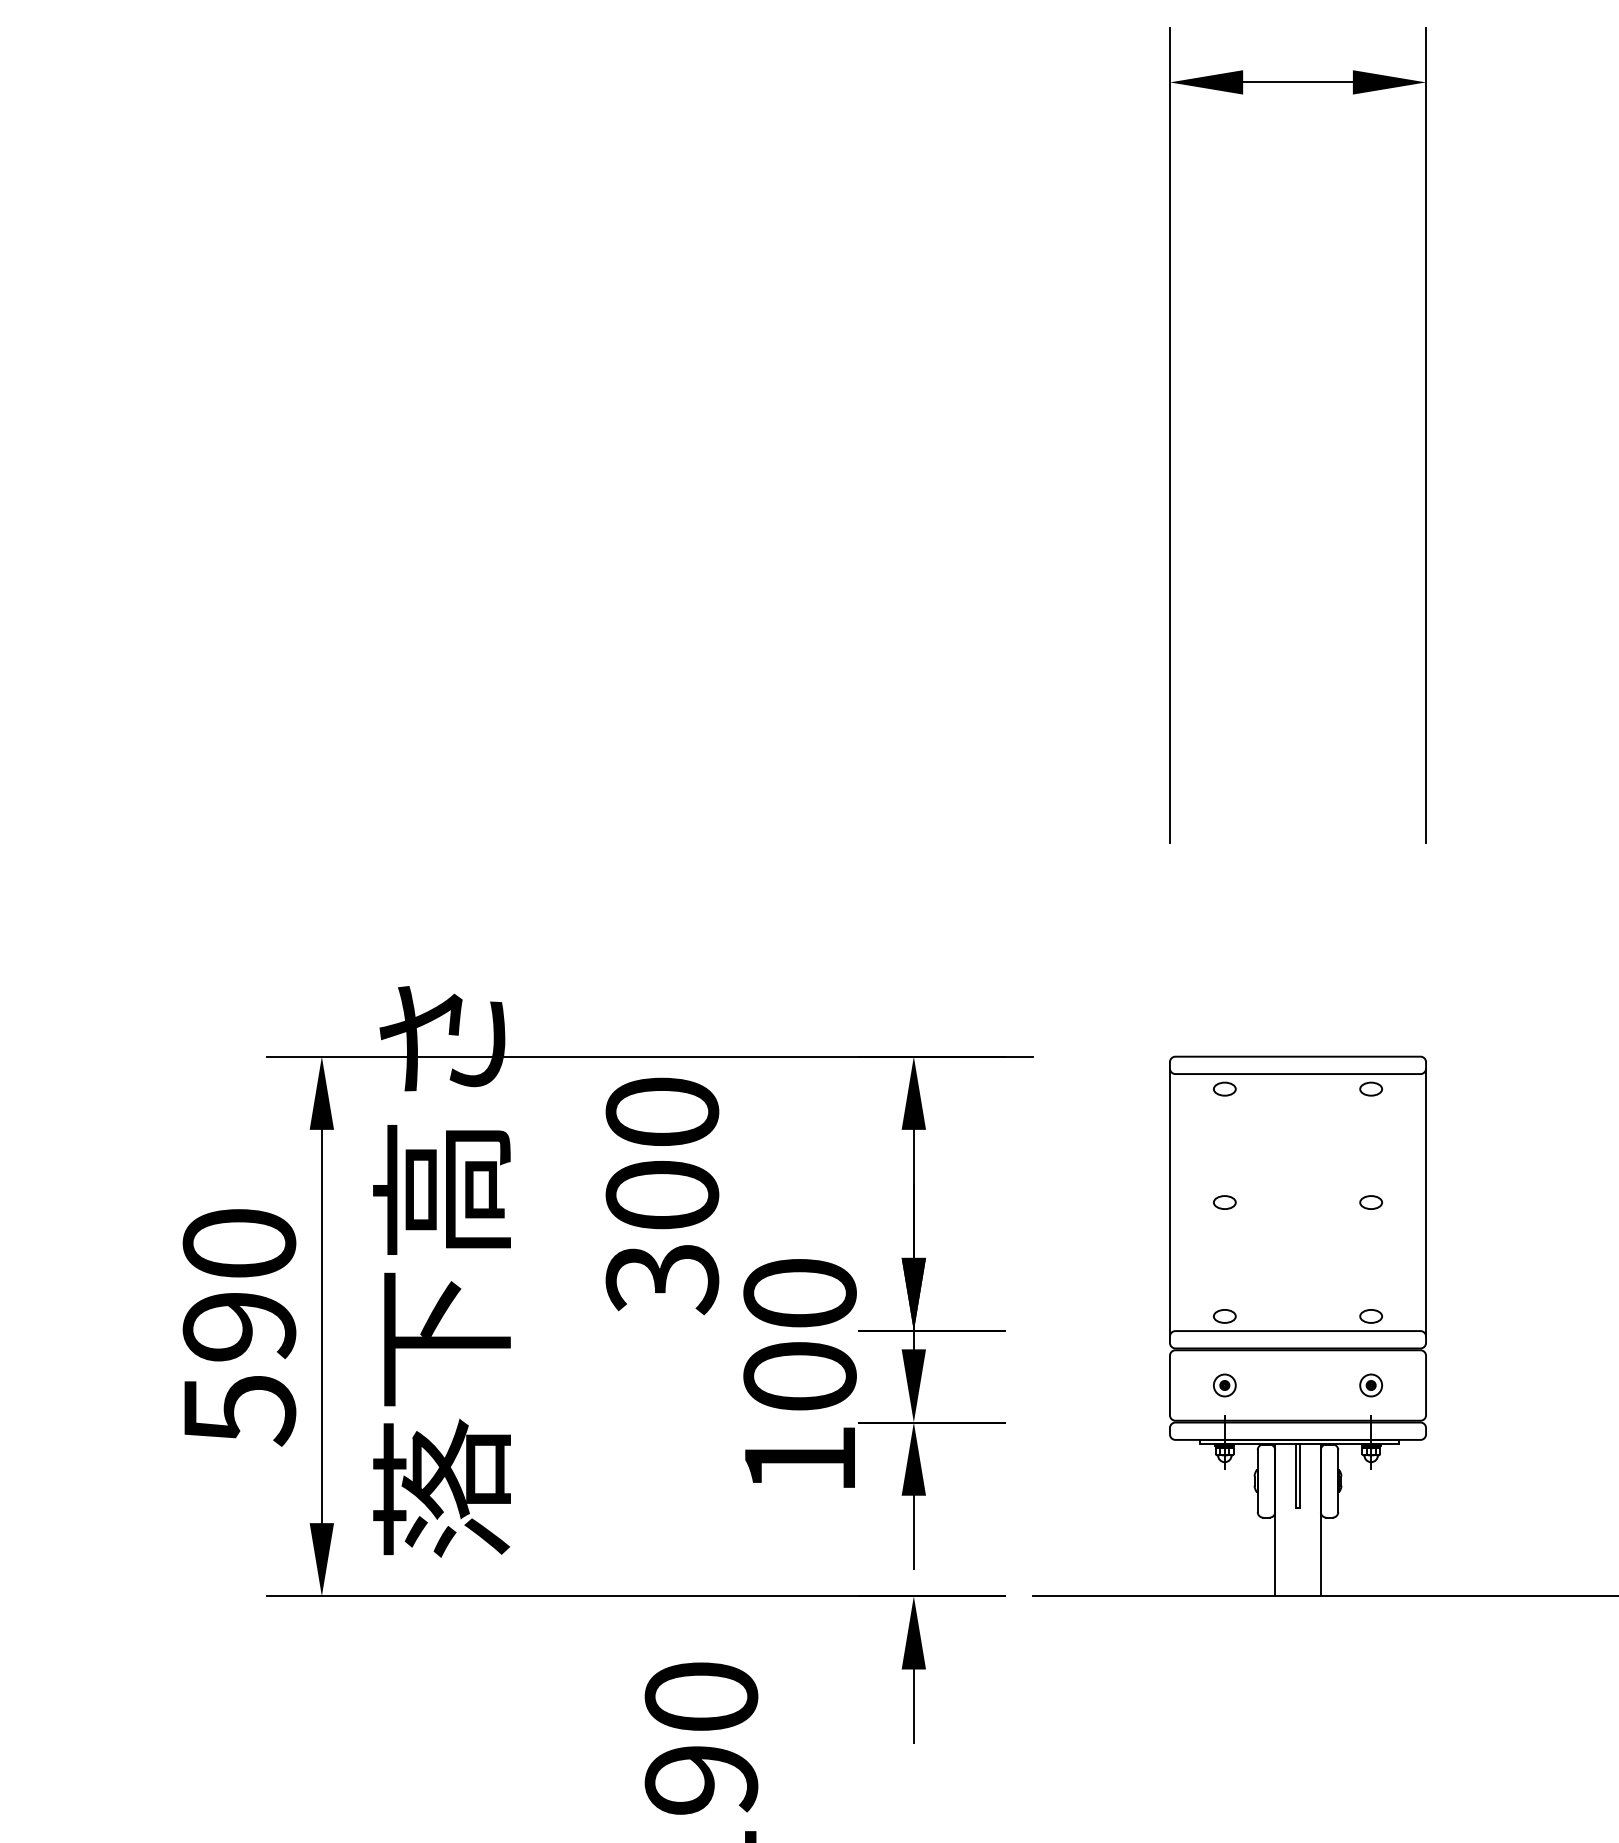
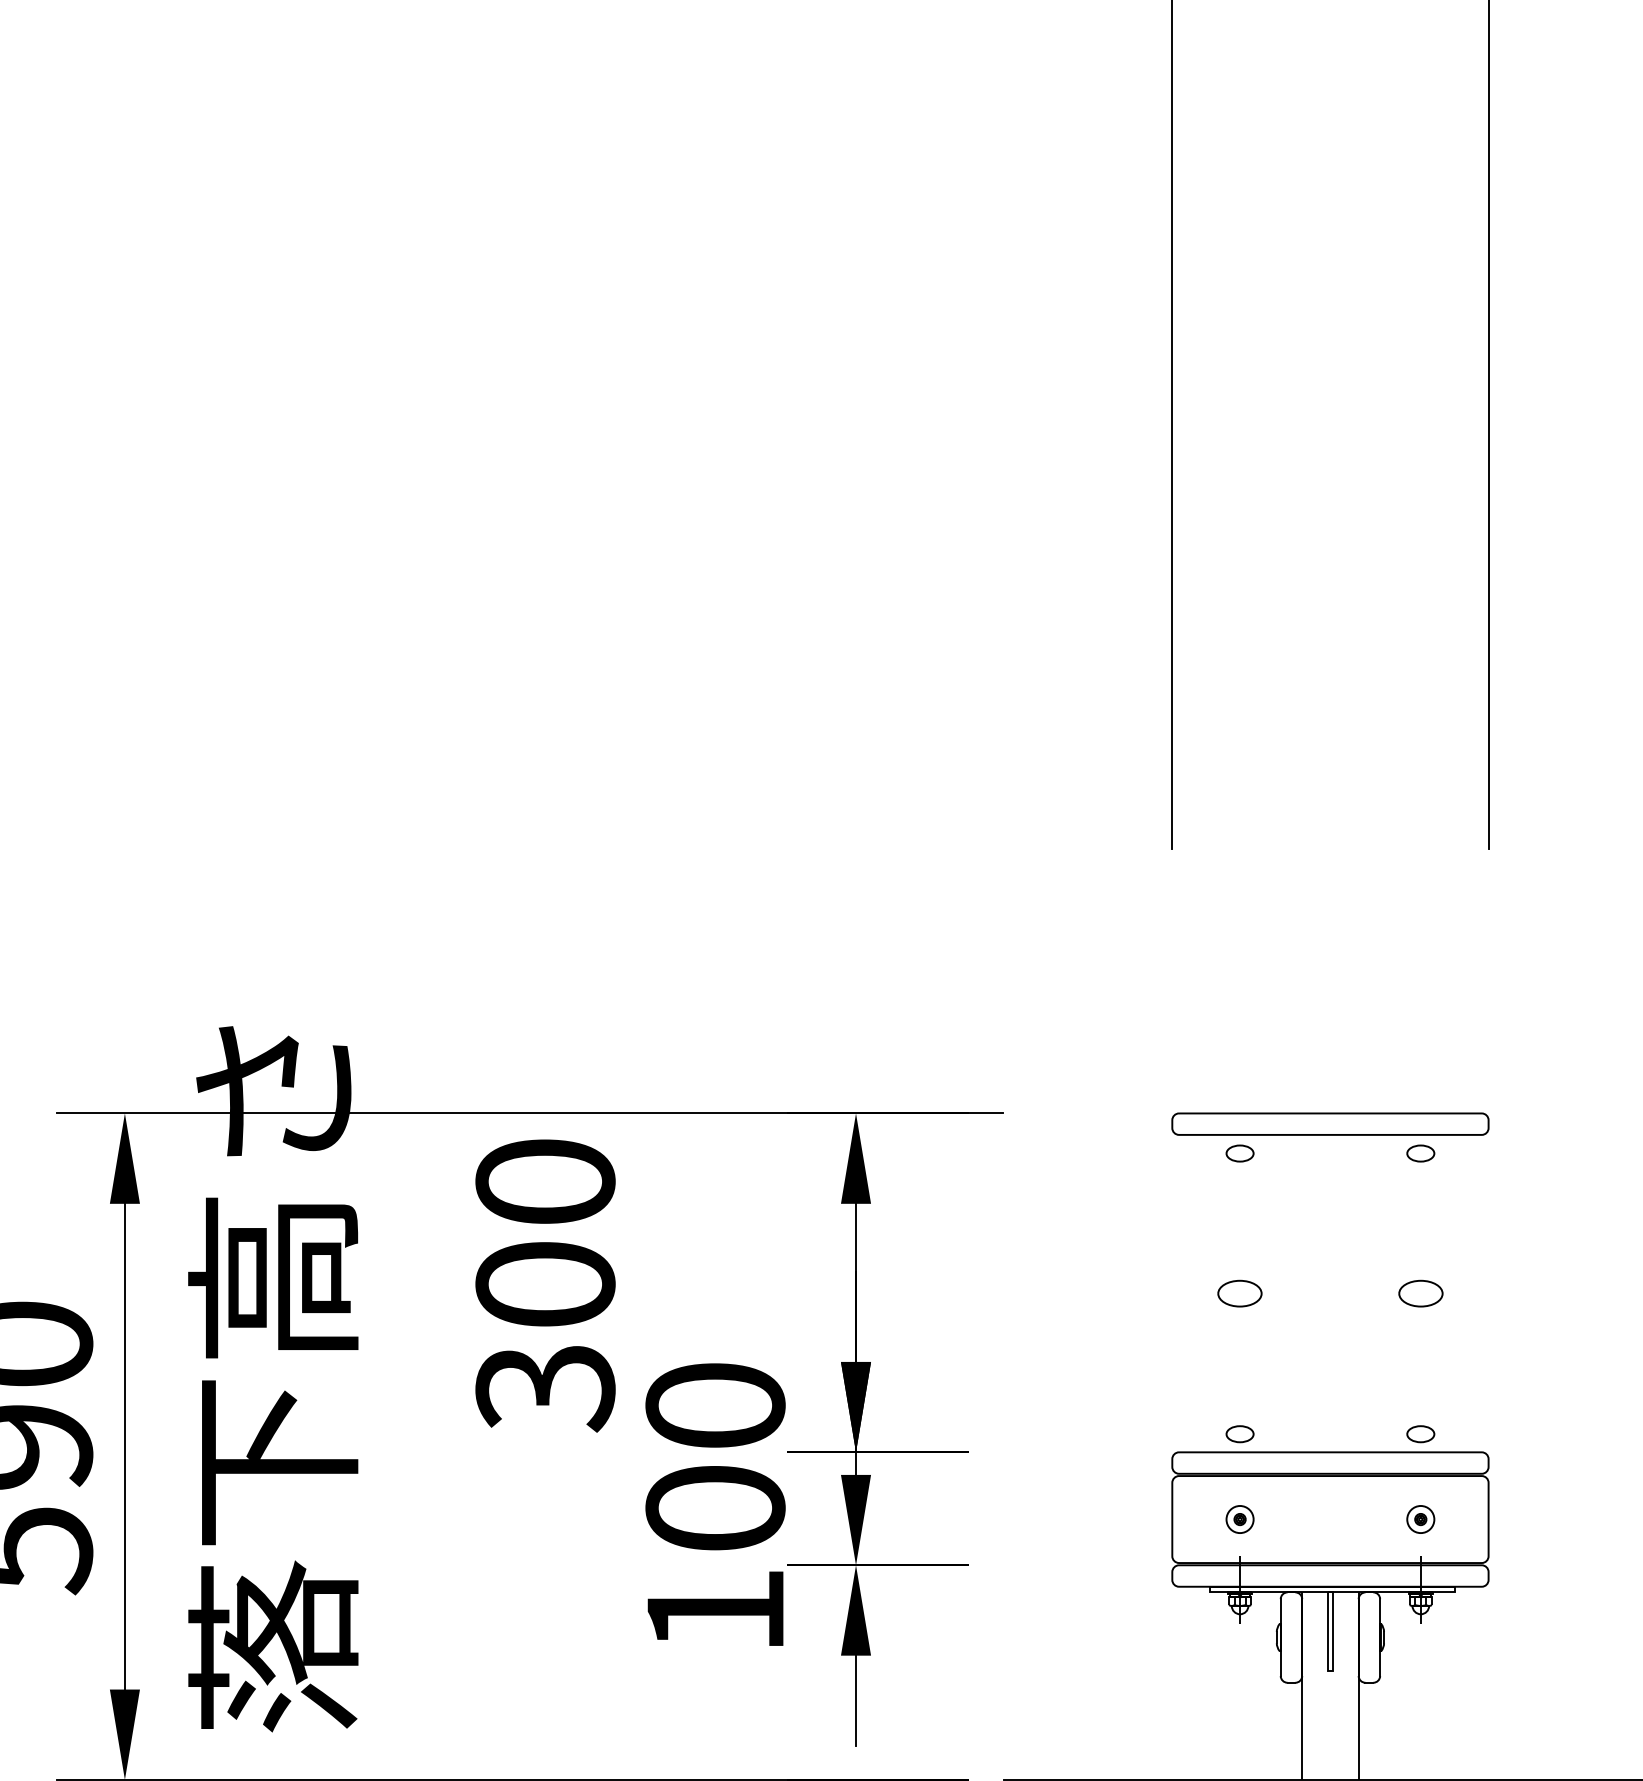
line: (1169, 1202) -> (1171, 1293), removed
part: (1224, 1202) -> (1239, 1293), size x1.6
part: (1370, 1202) -> (1419, 1293), size x1.6
line: (1426, 1202) -> (1489, 1293), removed

